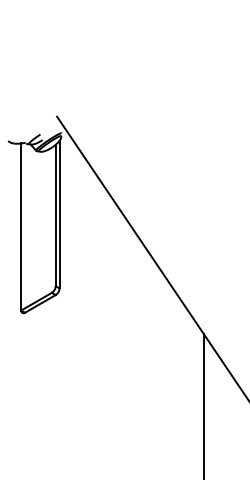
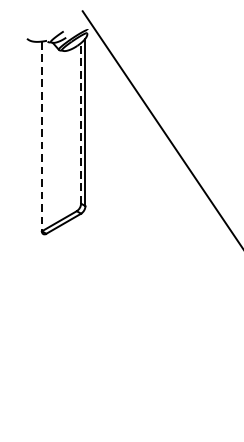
line: (55, 215) -> (80, 123), solid -> dashed
line: (21, 227) -> (42, 137), solid -> dashed

